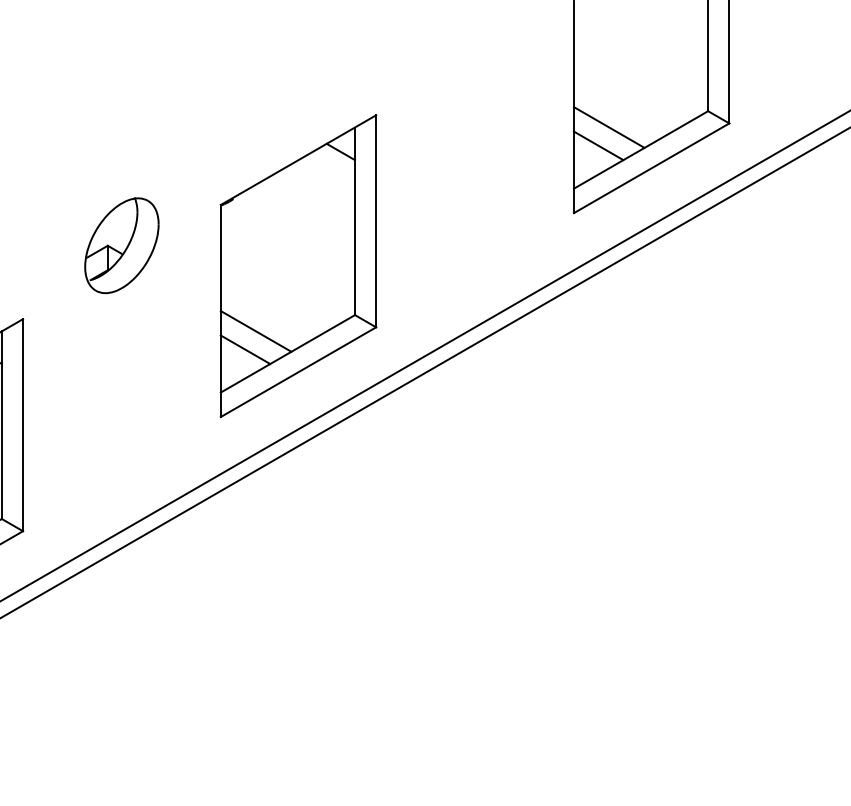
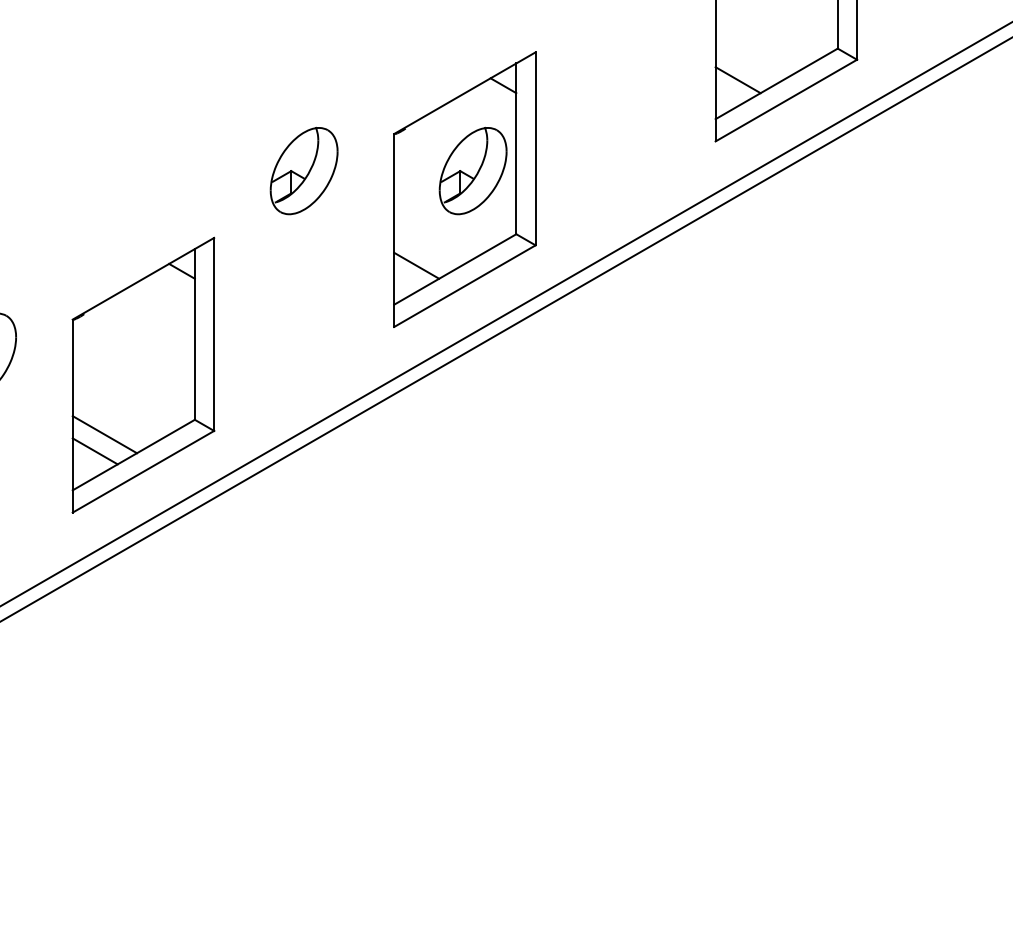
line: (608, 127) -> (747, 63), removed
part: (306, 245) -> (472, 170), added
line: (256, 330) -> (426, 248), removed

